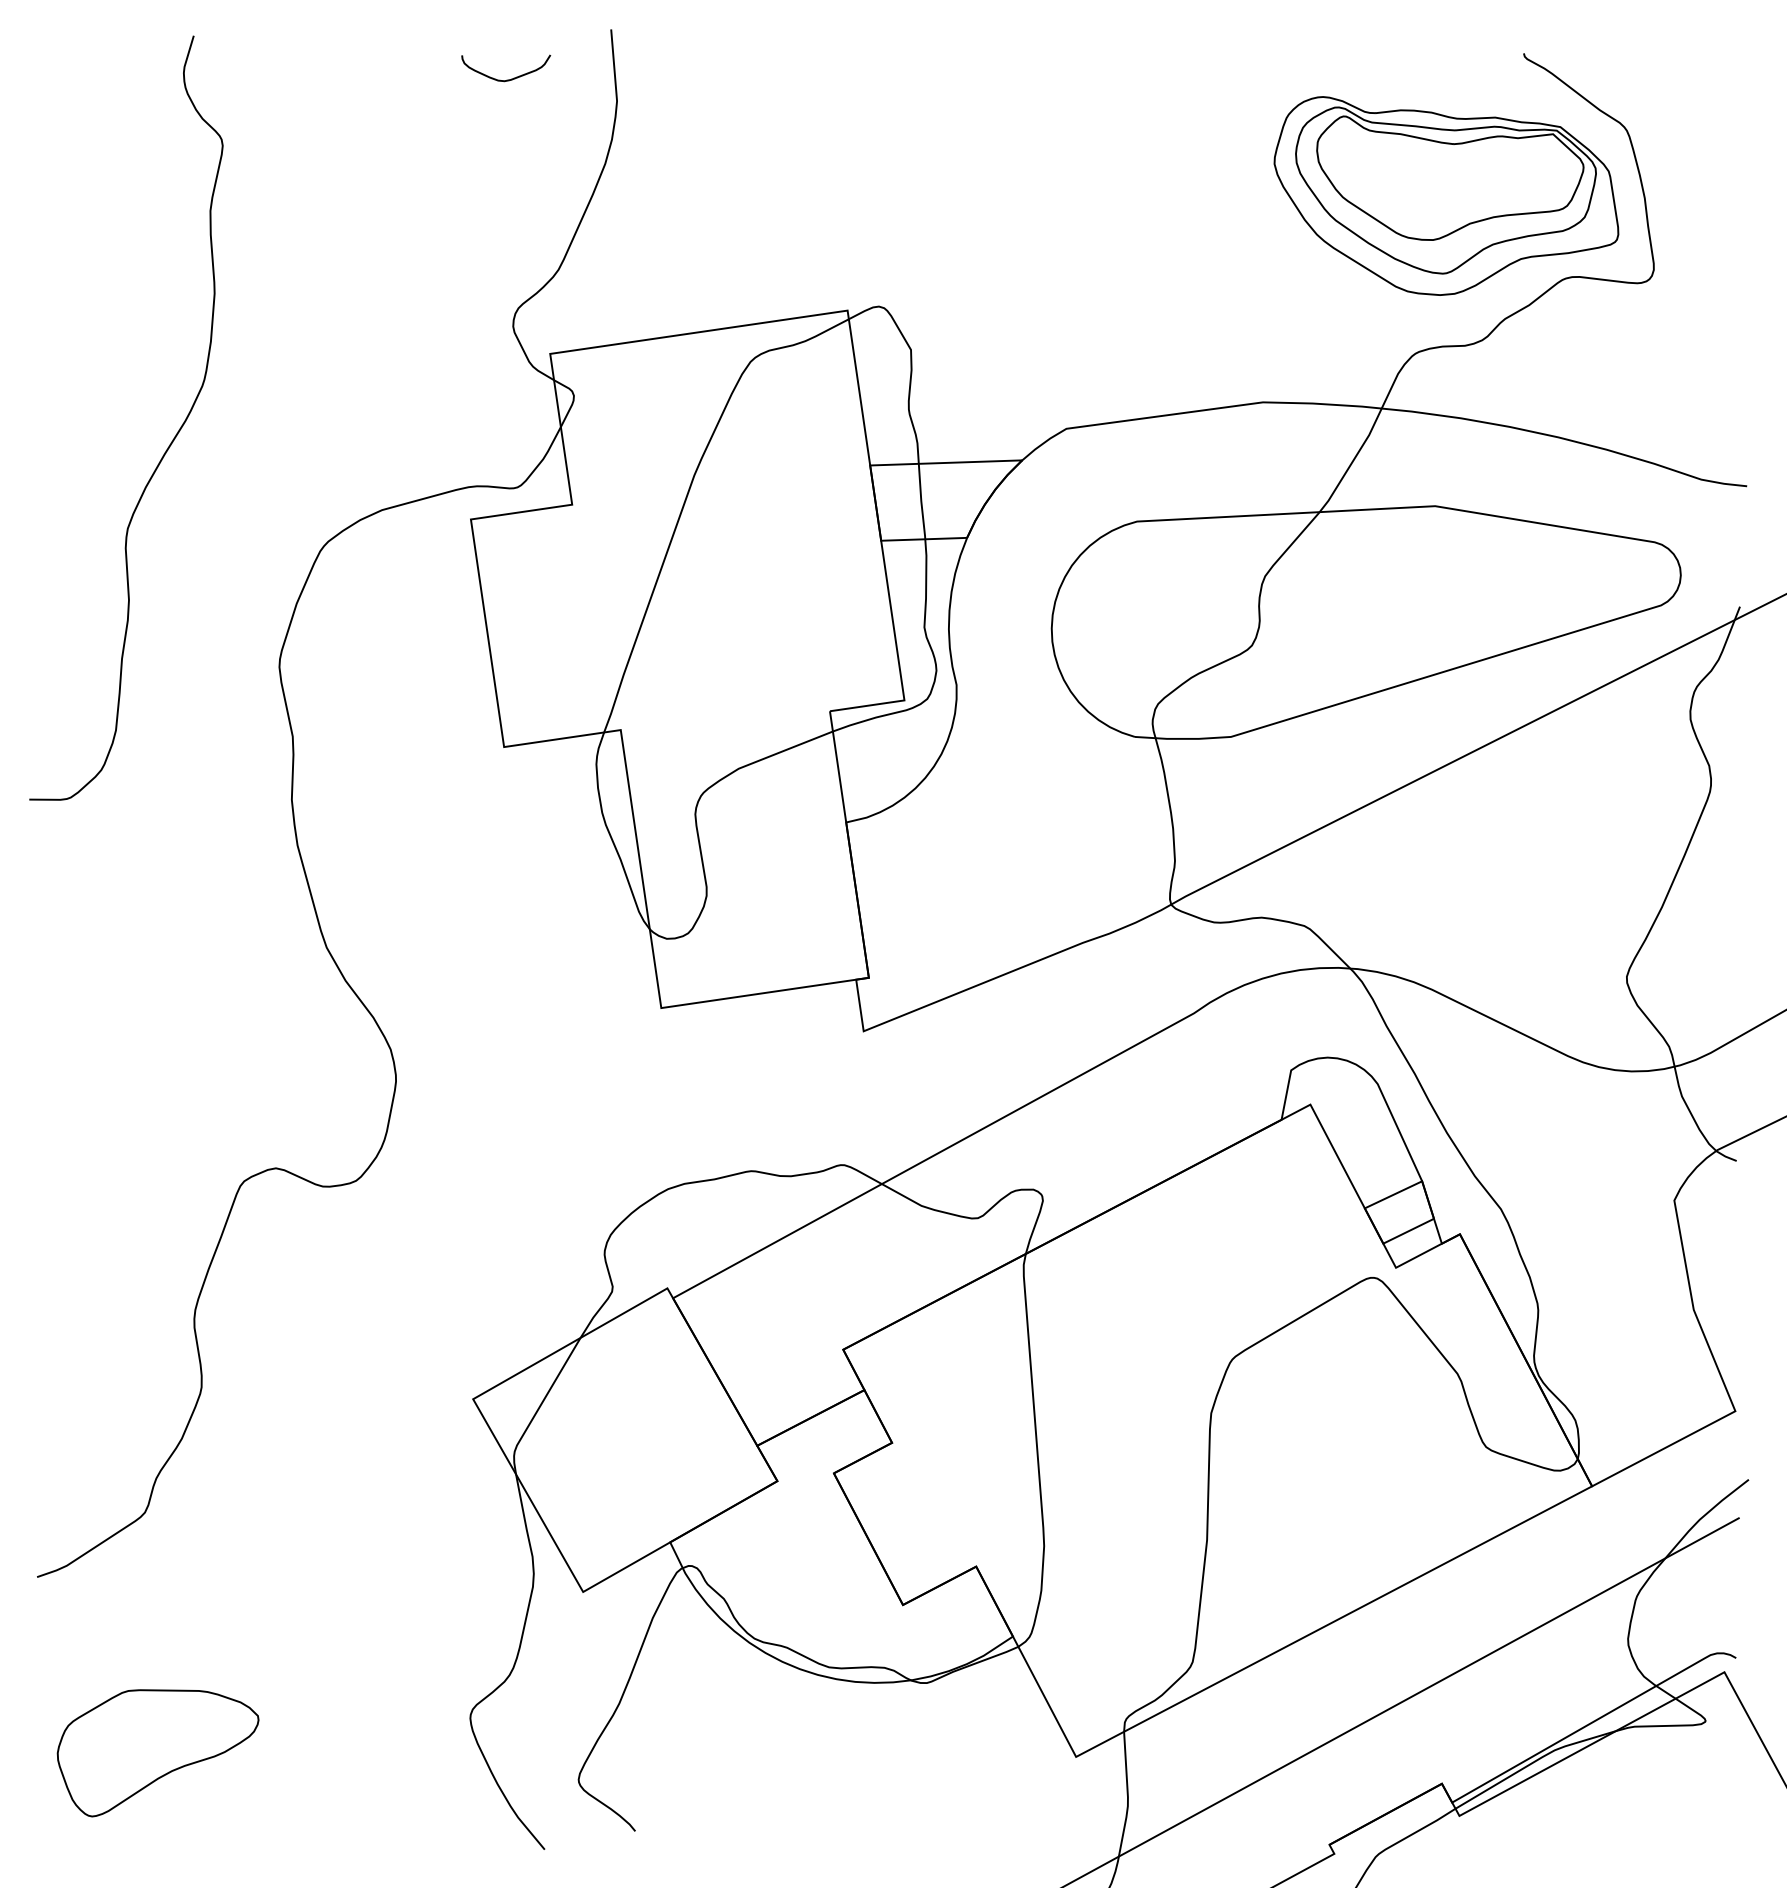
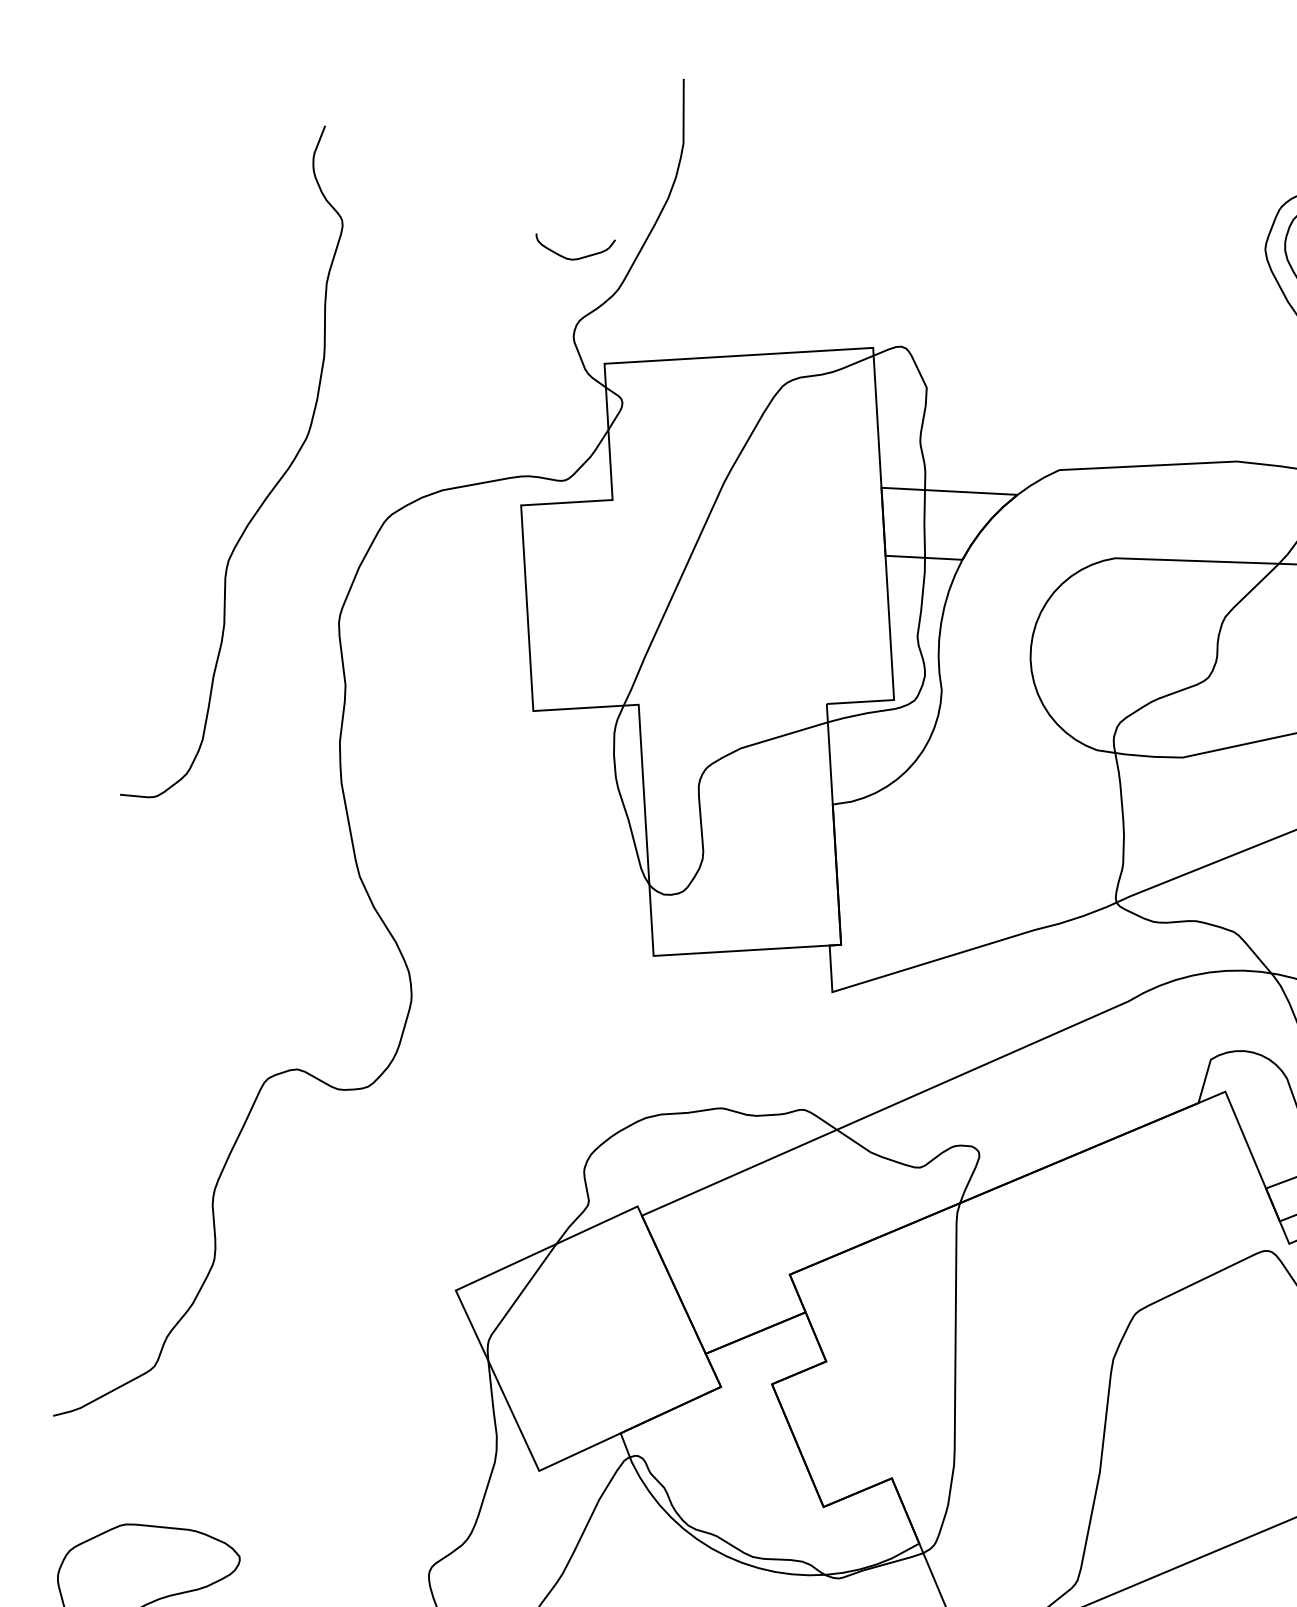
curve: (506, 79) -> (574, 258), moved
curve: (170, 442) -> (273, 486), moved

